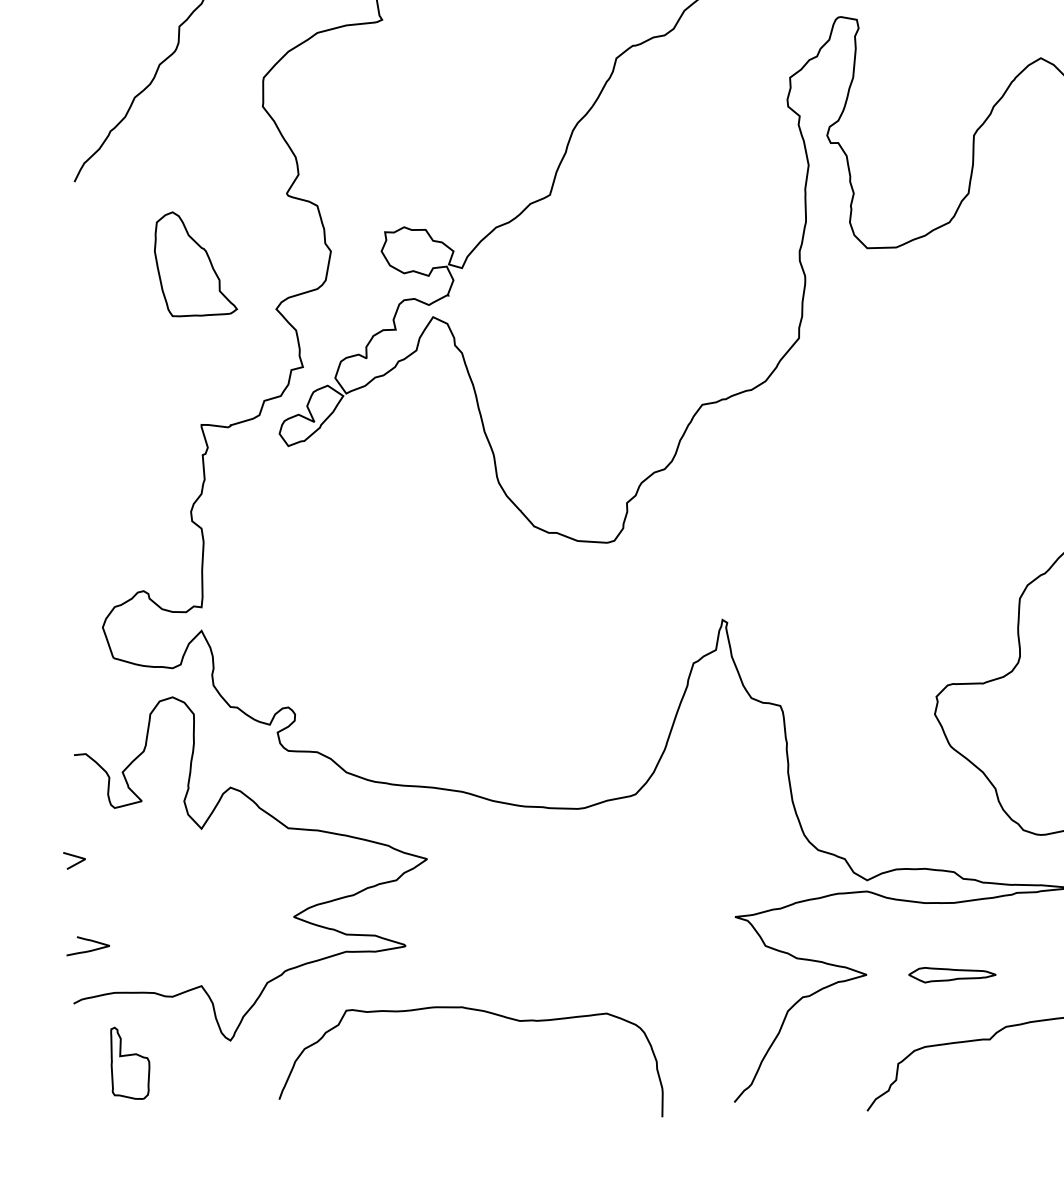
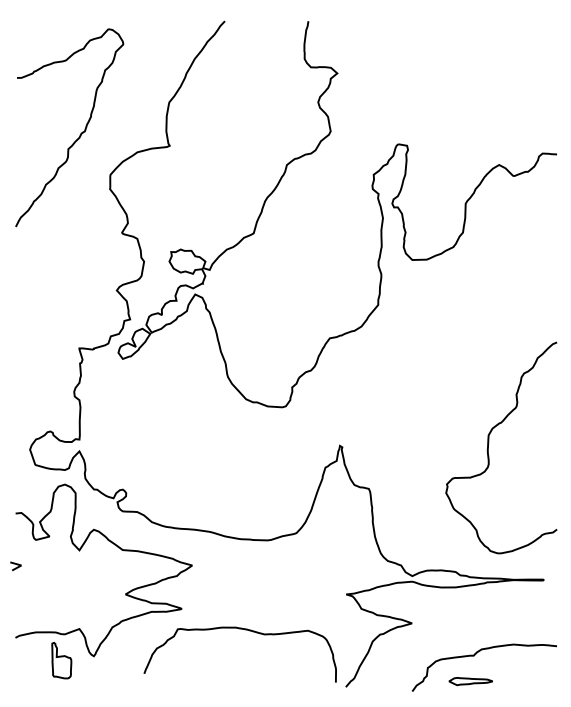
part: (195, 263) -> (76, 267), removed
curve: (87, 941) -> (22, 606), removed
part: (951, 975) -> (470, 681), moved
curve: (481, 1013) -> (245, 630), moved
part: (129, 1063) -> (61, 660), moved

